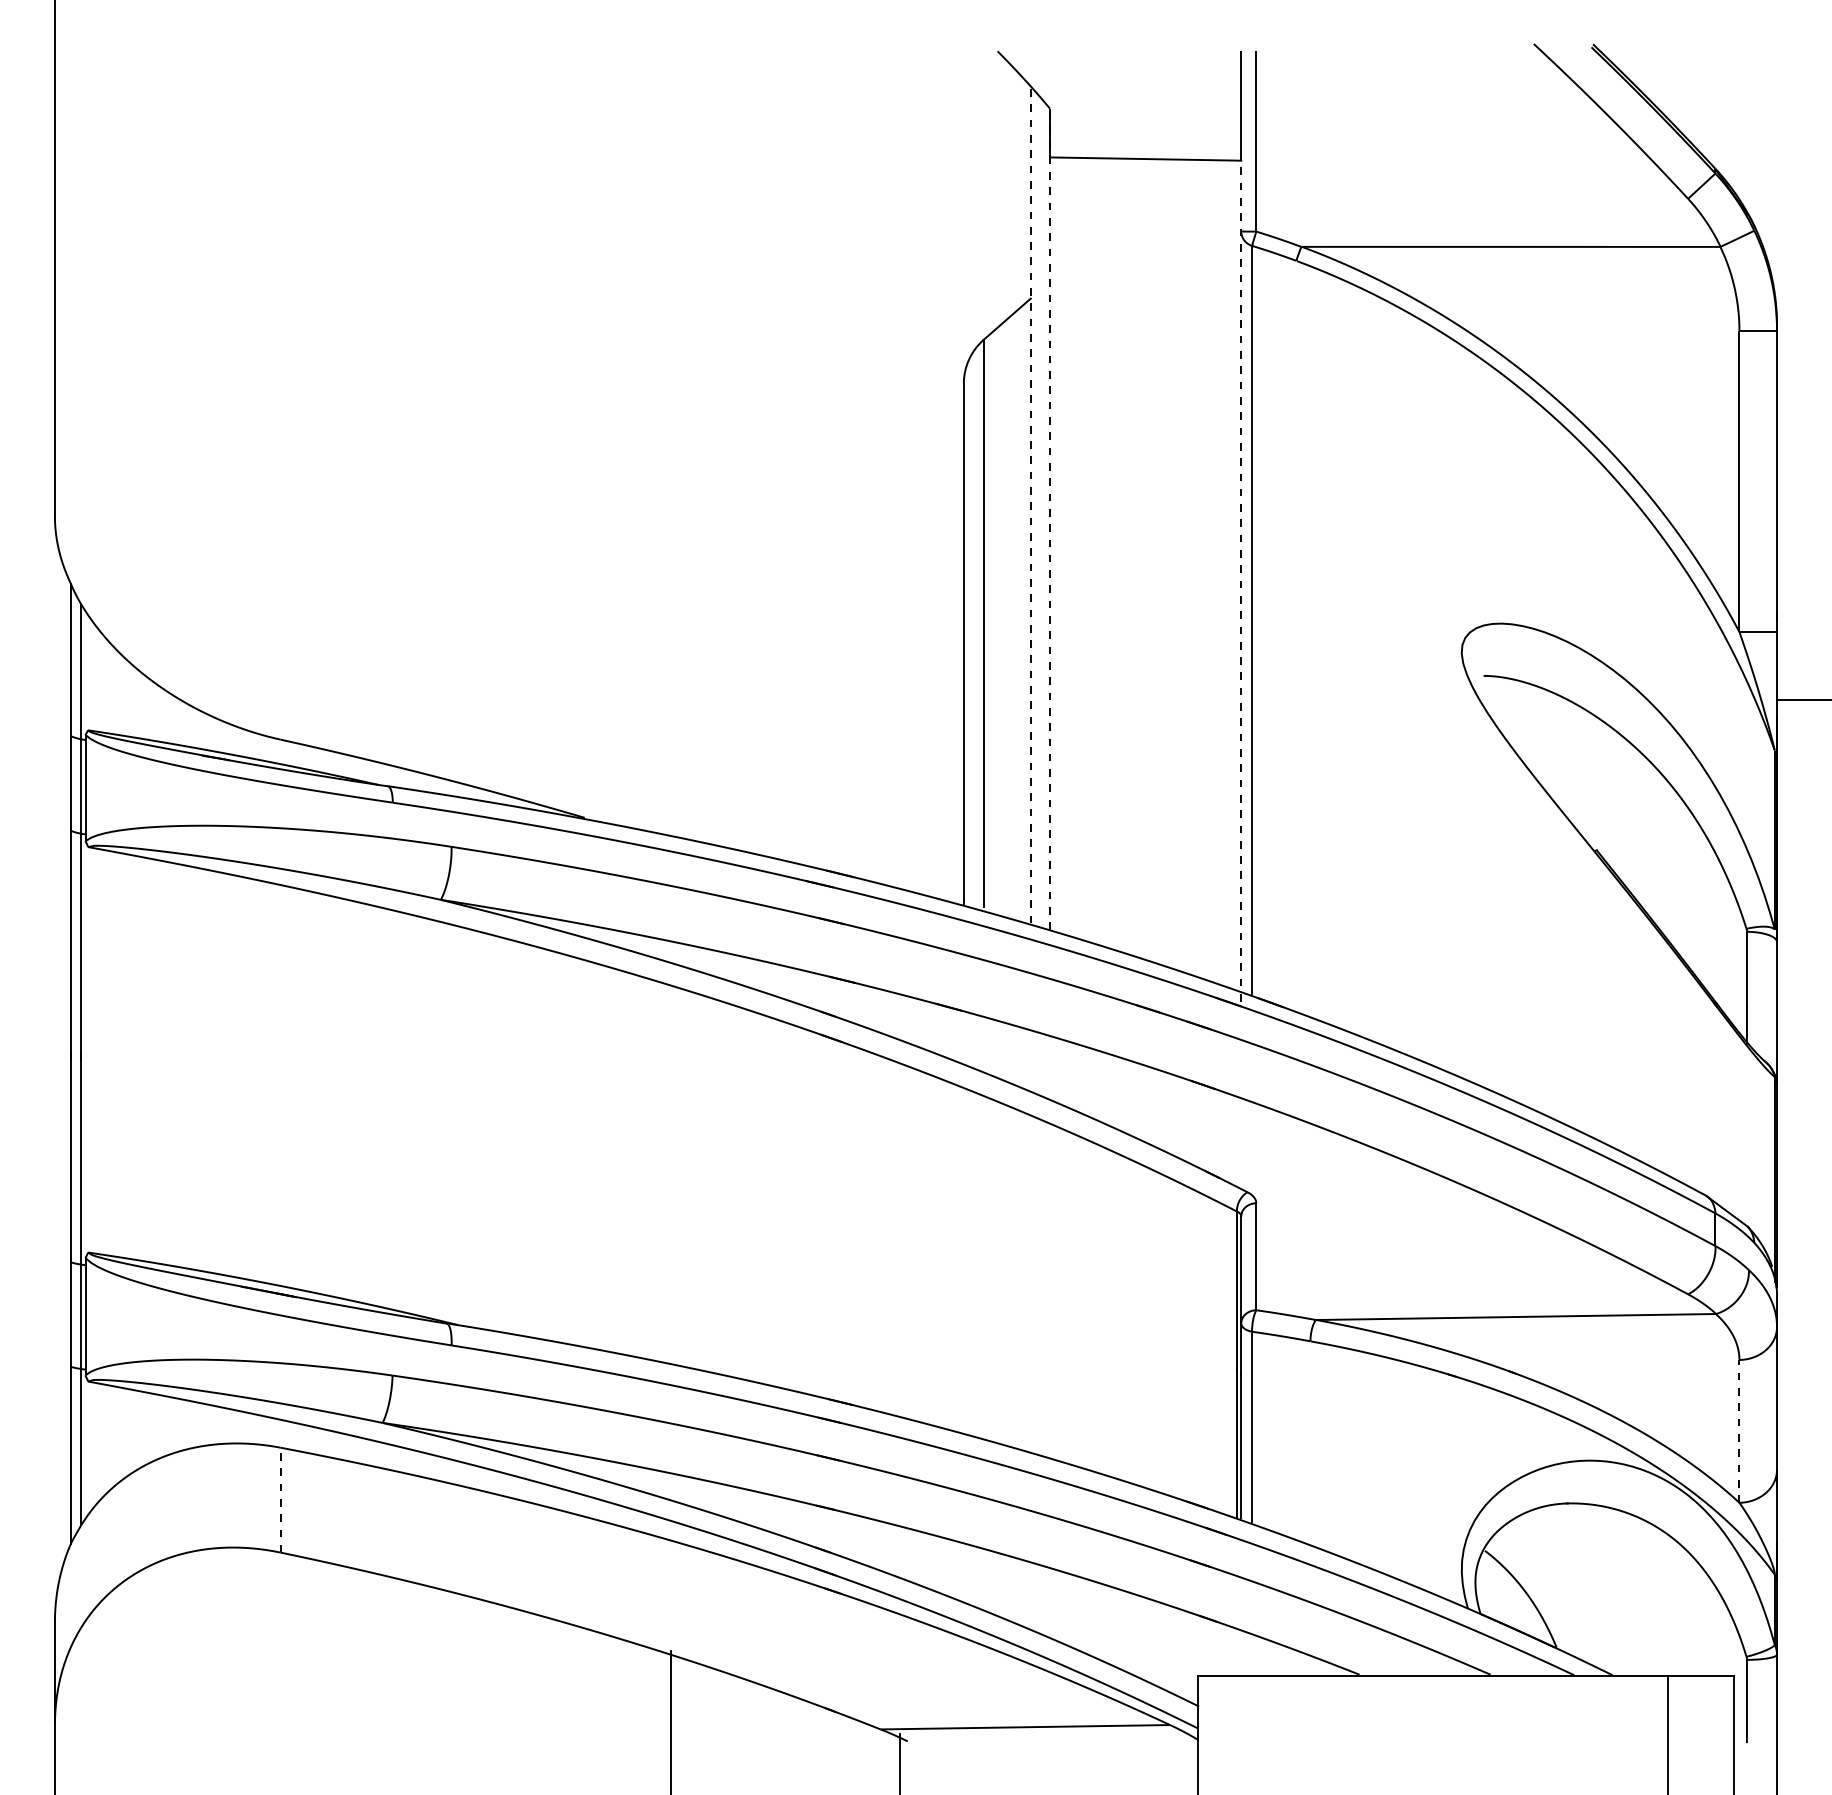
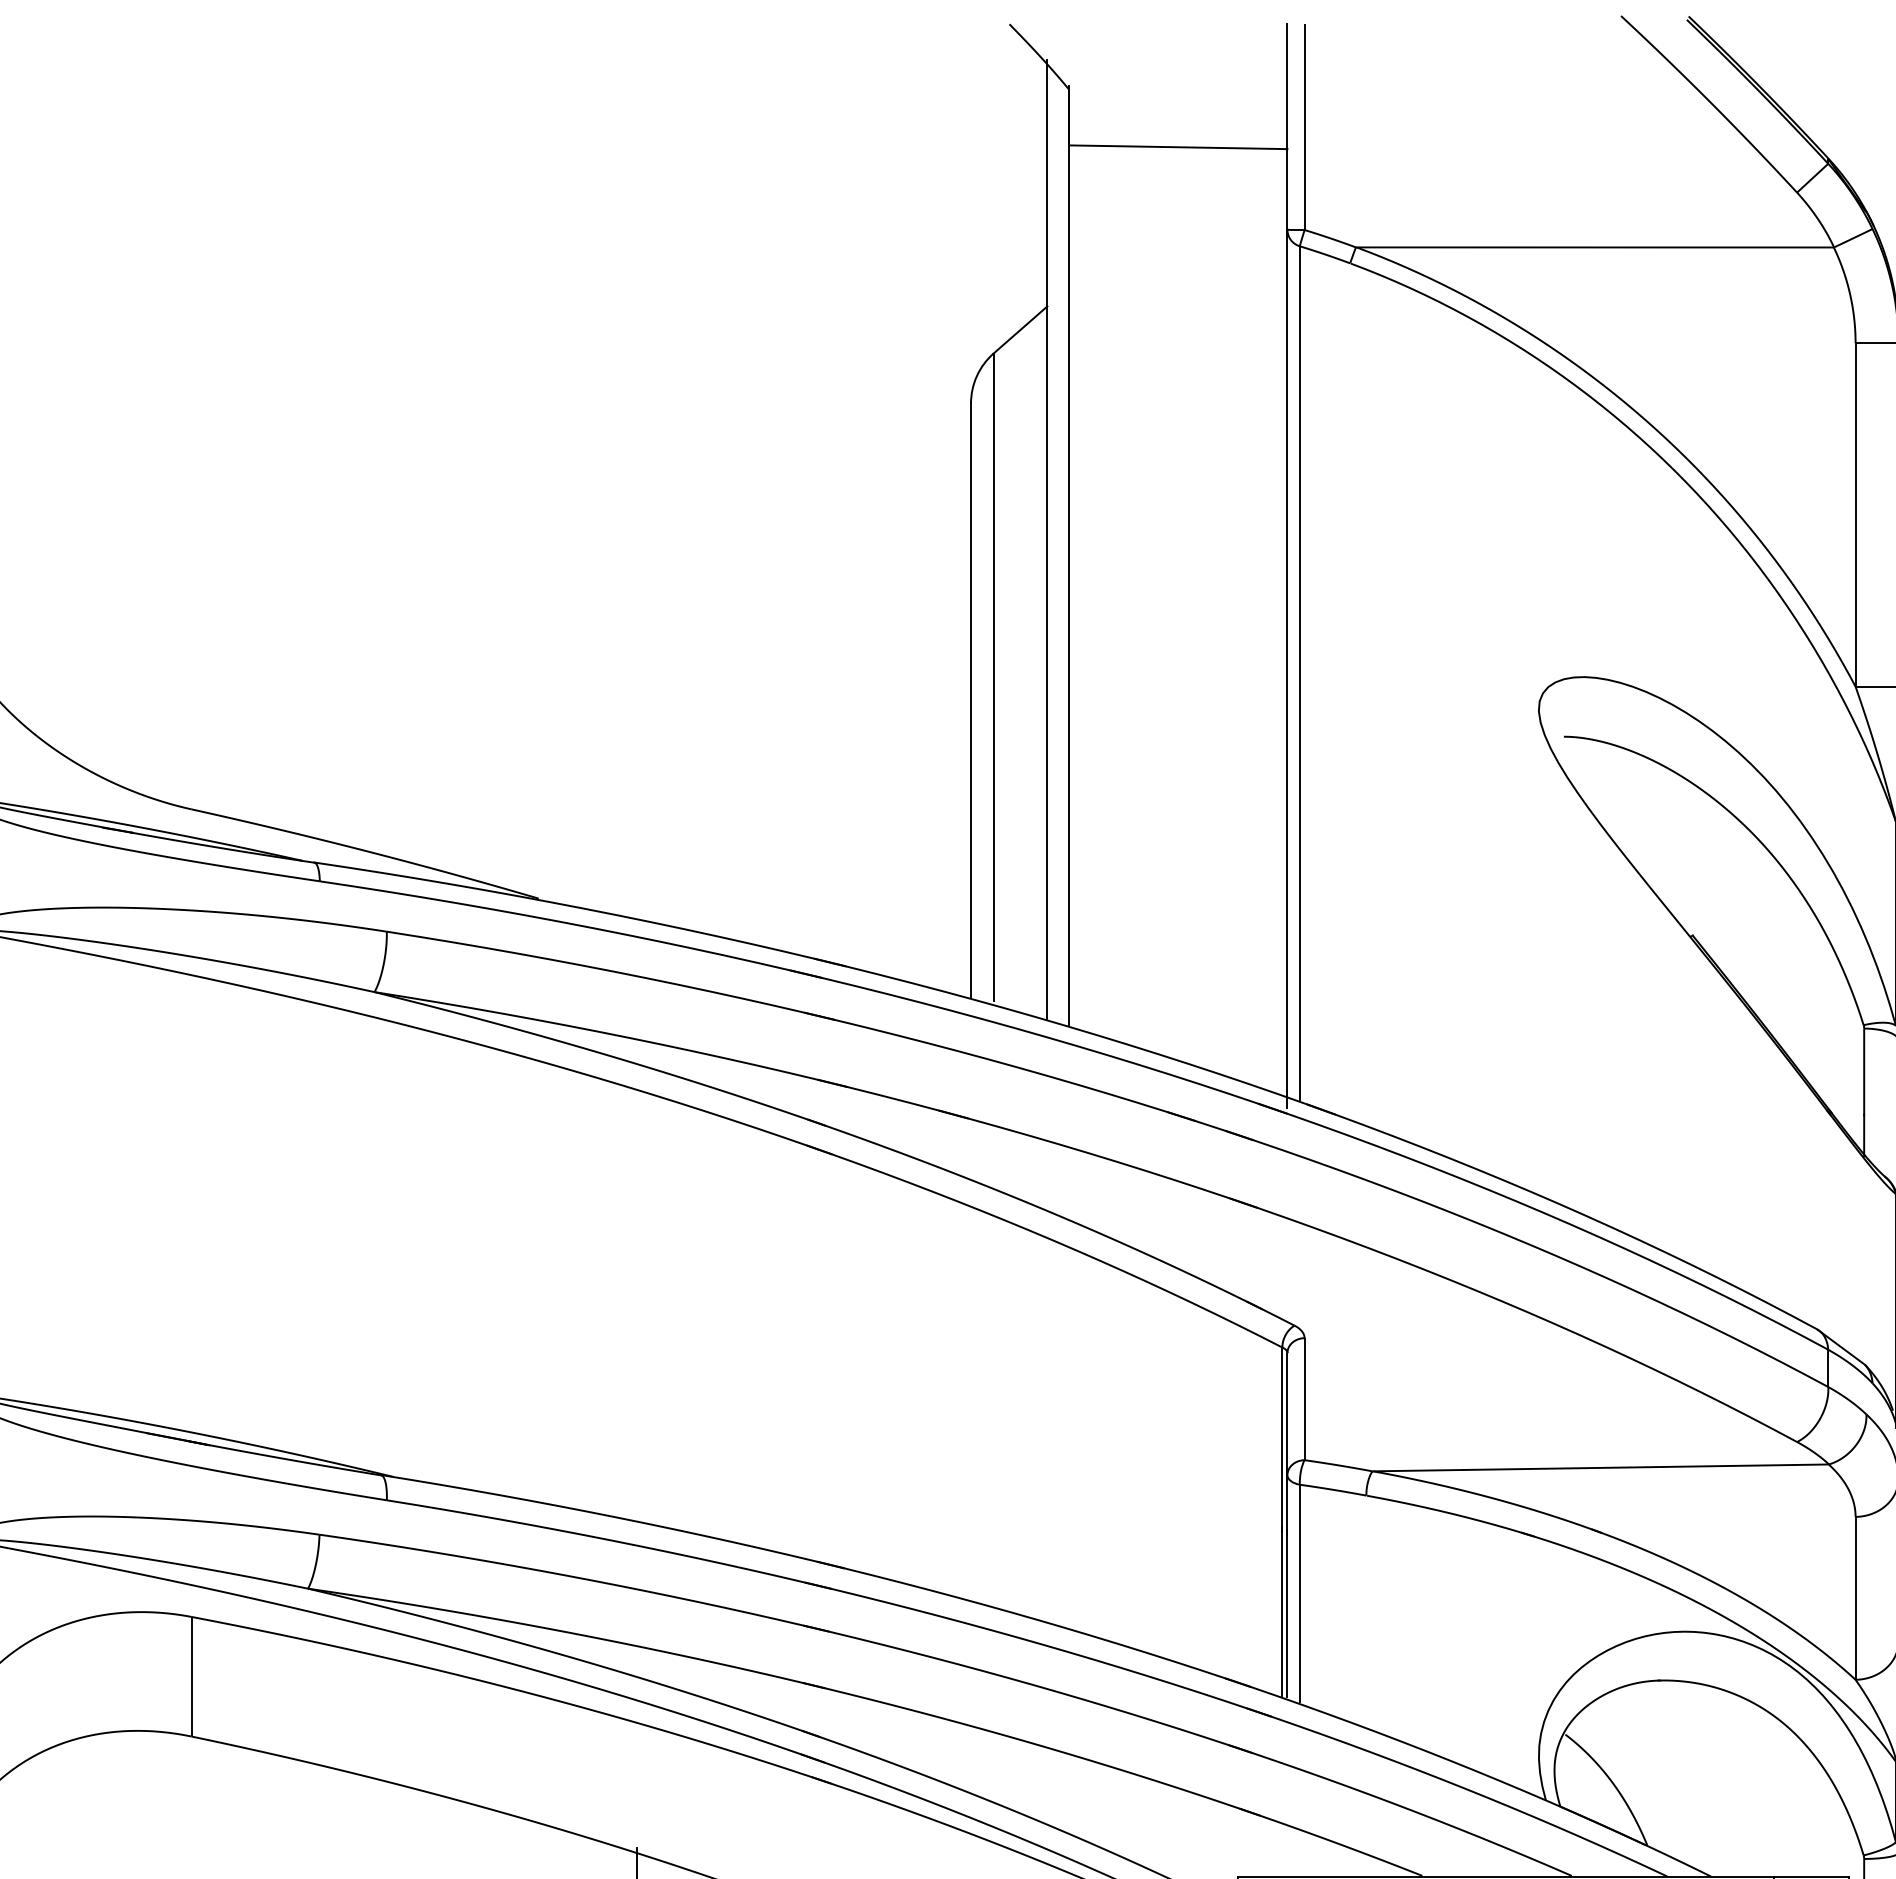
line: (1030, 502) -> (1047, 538), dashed -> solid
line: (1049, 516) -> (1068, 554), dashed -> solid
line: (1241, 580) -> (1287, 627), dashed -> solid
line: (1739, 1430) -> (1855, 1597), dashed -> solid
line: (280, 1499) -> (191, 1676), dashed -> solid

